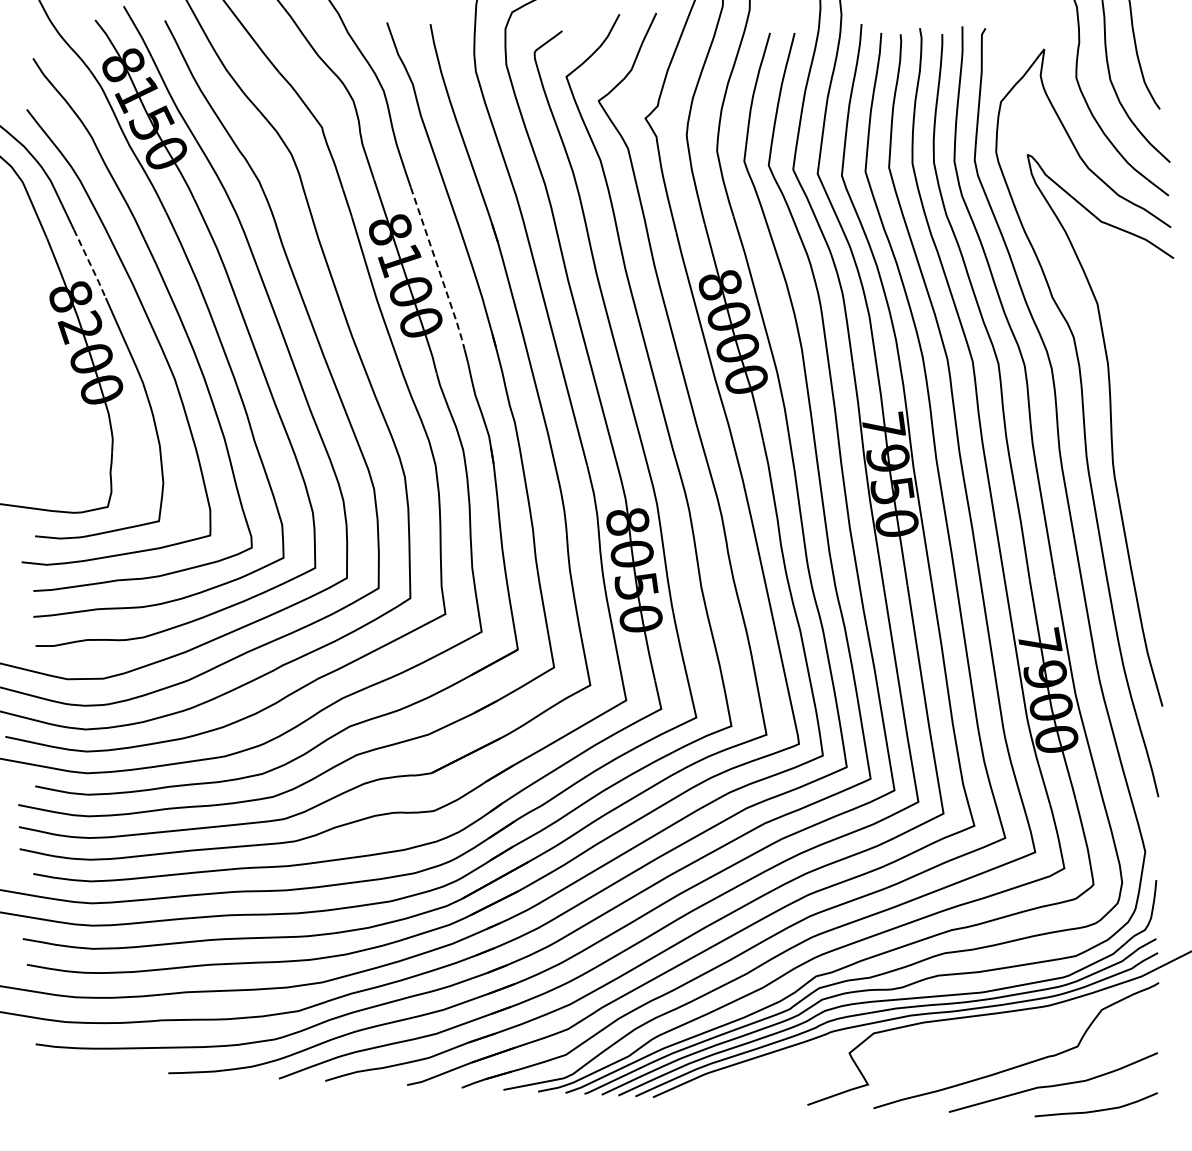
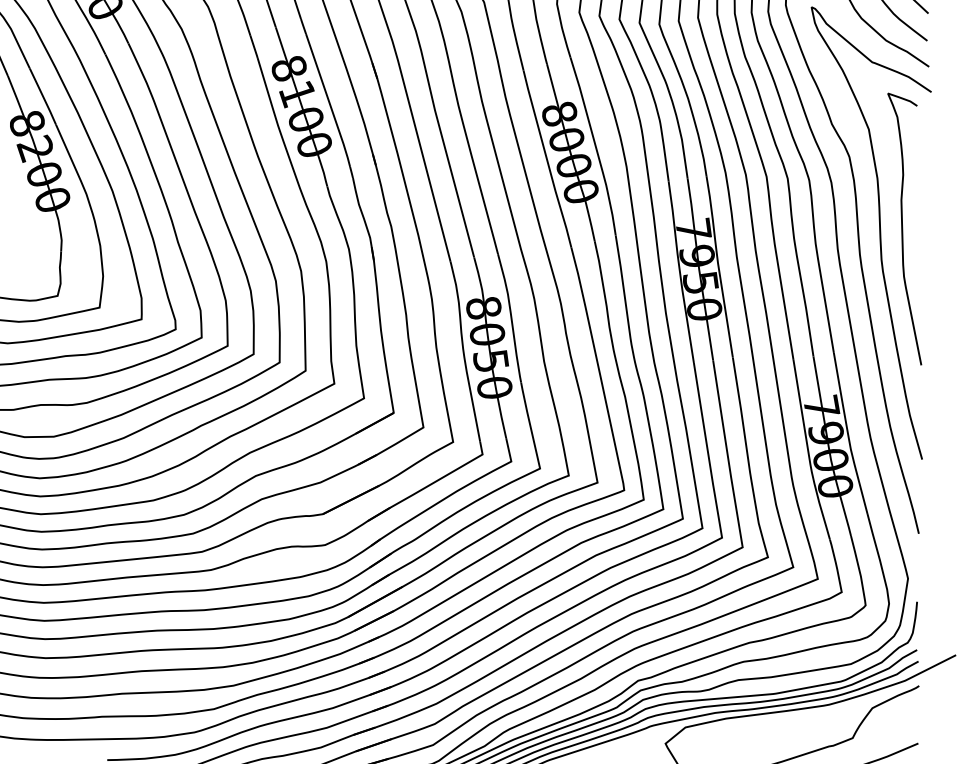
line: (90, 263) -> (43, 96), dashed -> solid
line: (438, 269) -> (328, 101), dashed -> solid
curve: (1139, 425) -> (903, 229), added

